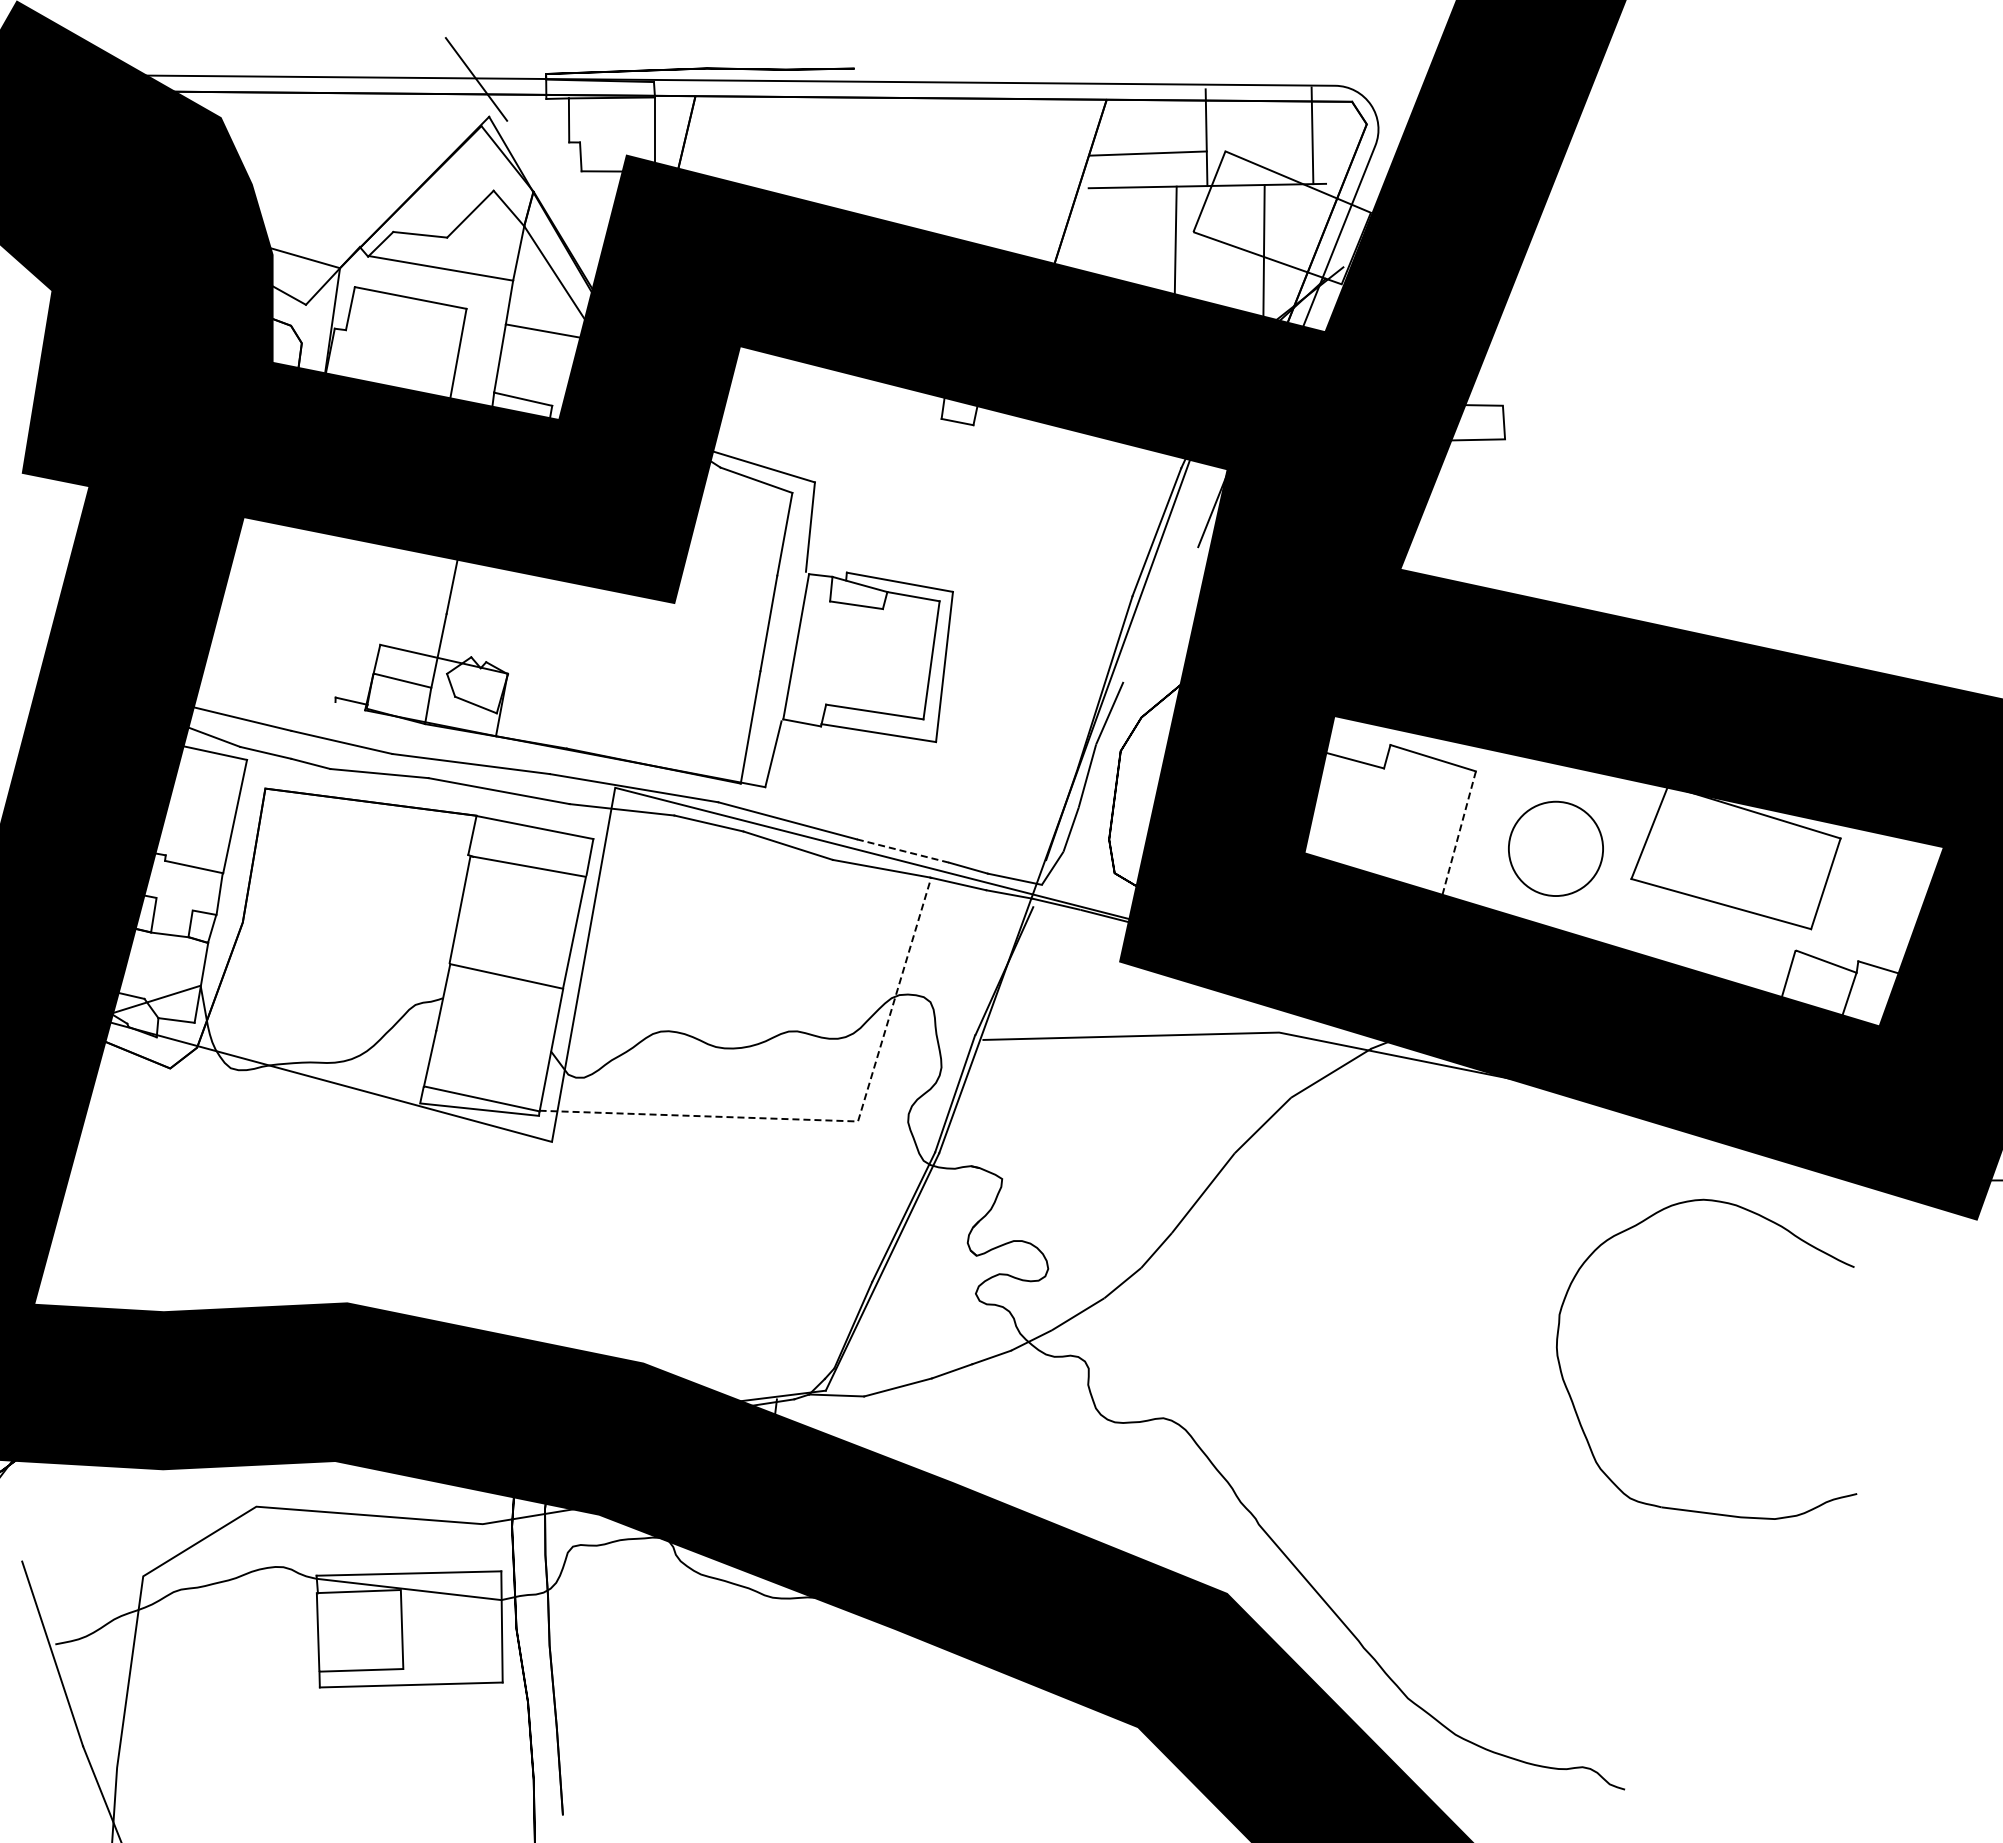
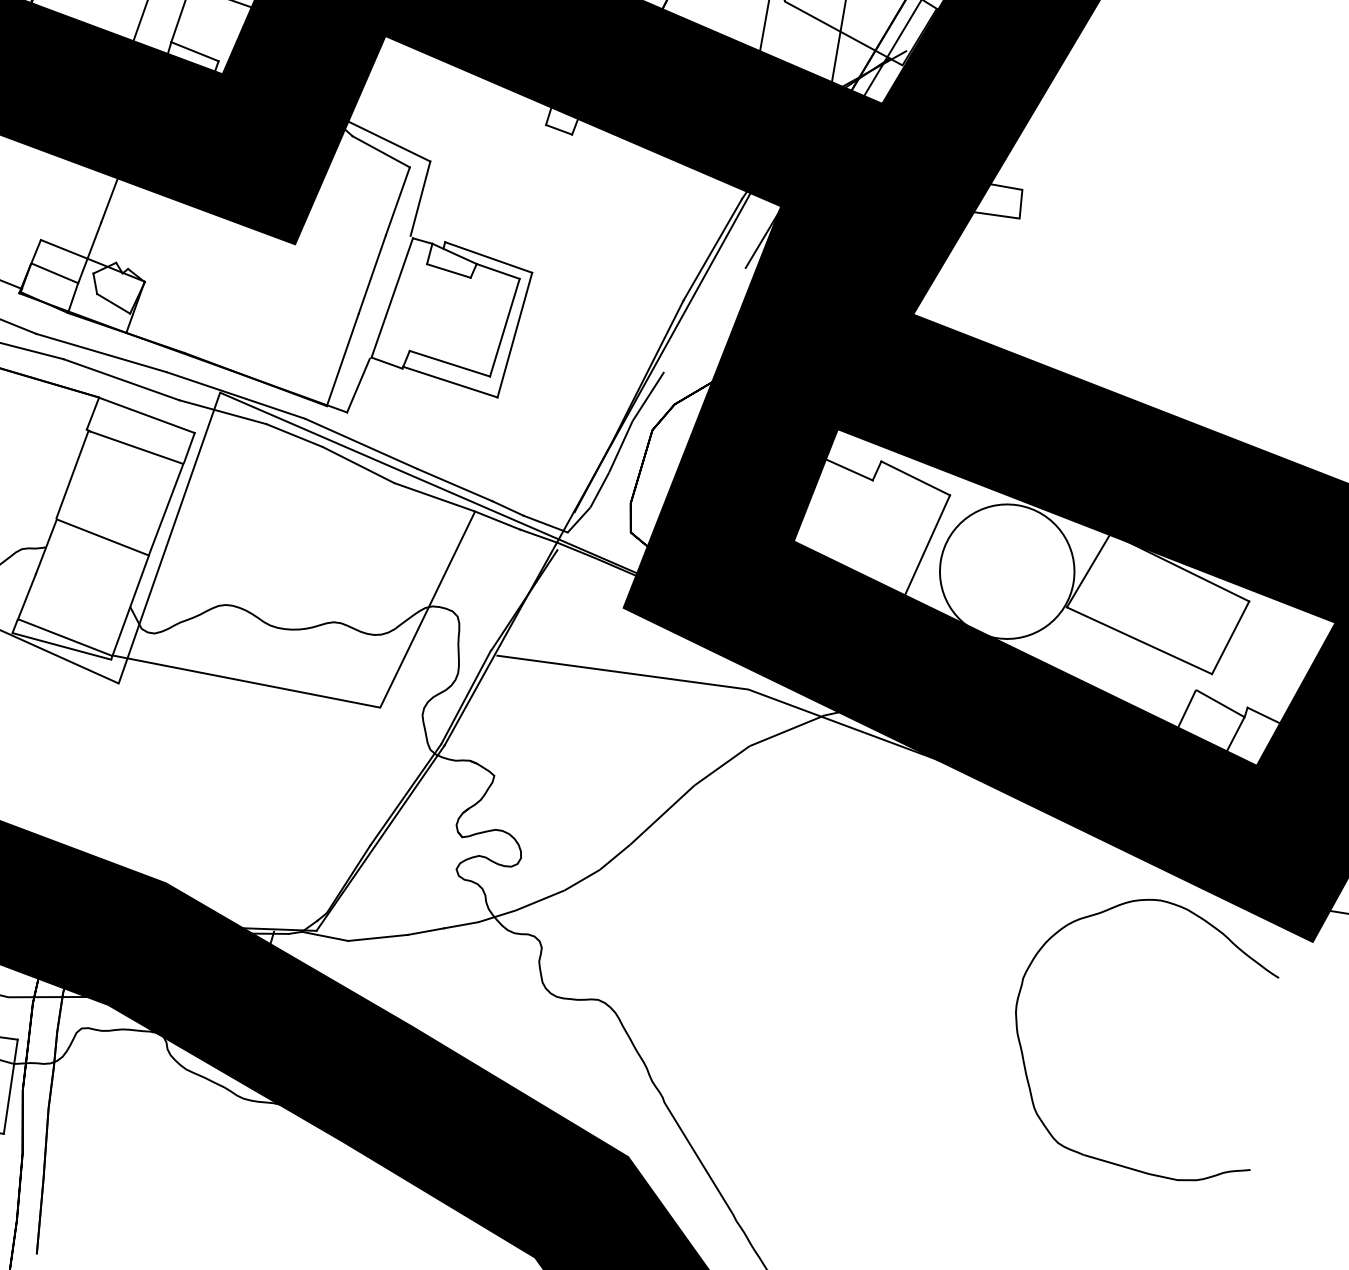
line: (1457, 838) -> (925, 549), dashed -> solid
circle: (1555, 848) -> (1006, 571), size x1.67
line: (903, 851) -> (455, 485), dashed -> solid
line: (827, 1120) -> (354, 702), dashed -> solid
part: (1573, 1401) -> (1023, 1053), moved

